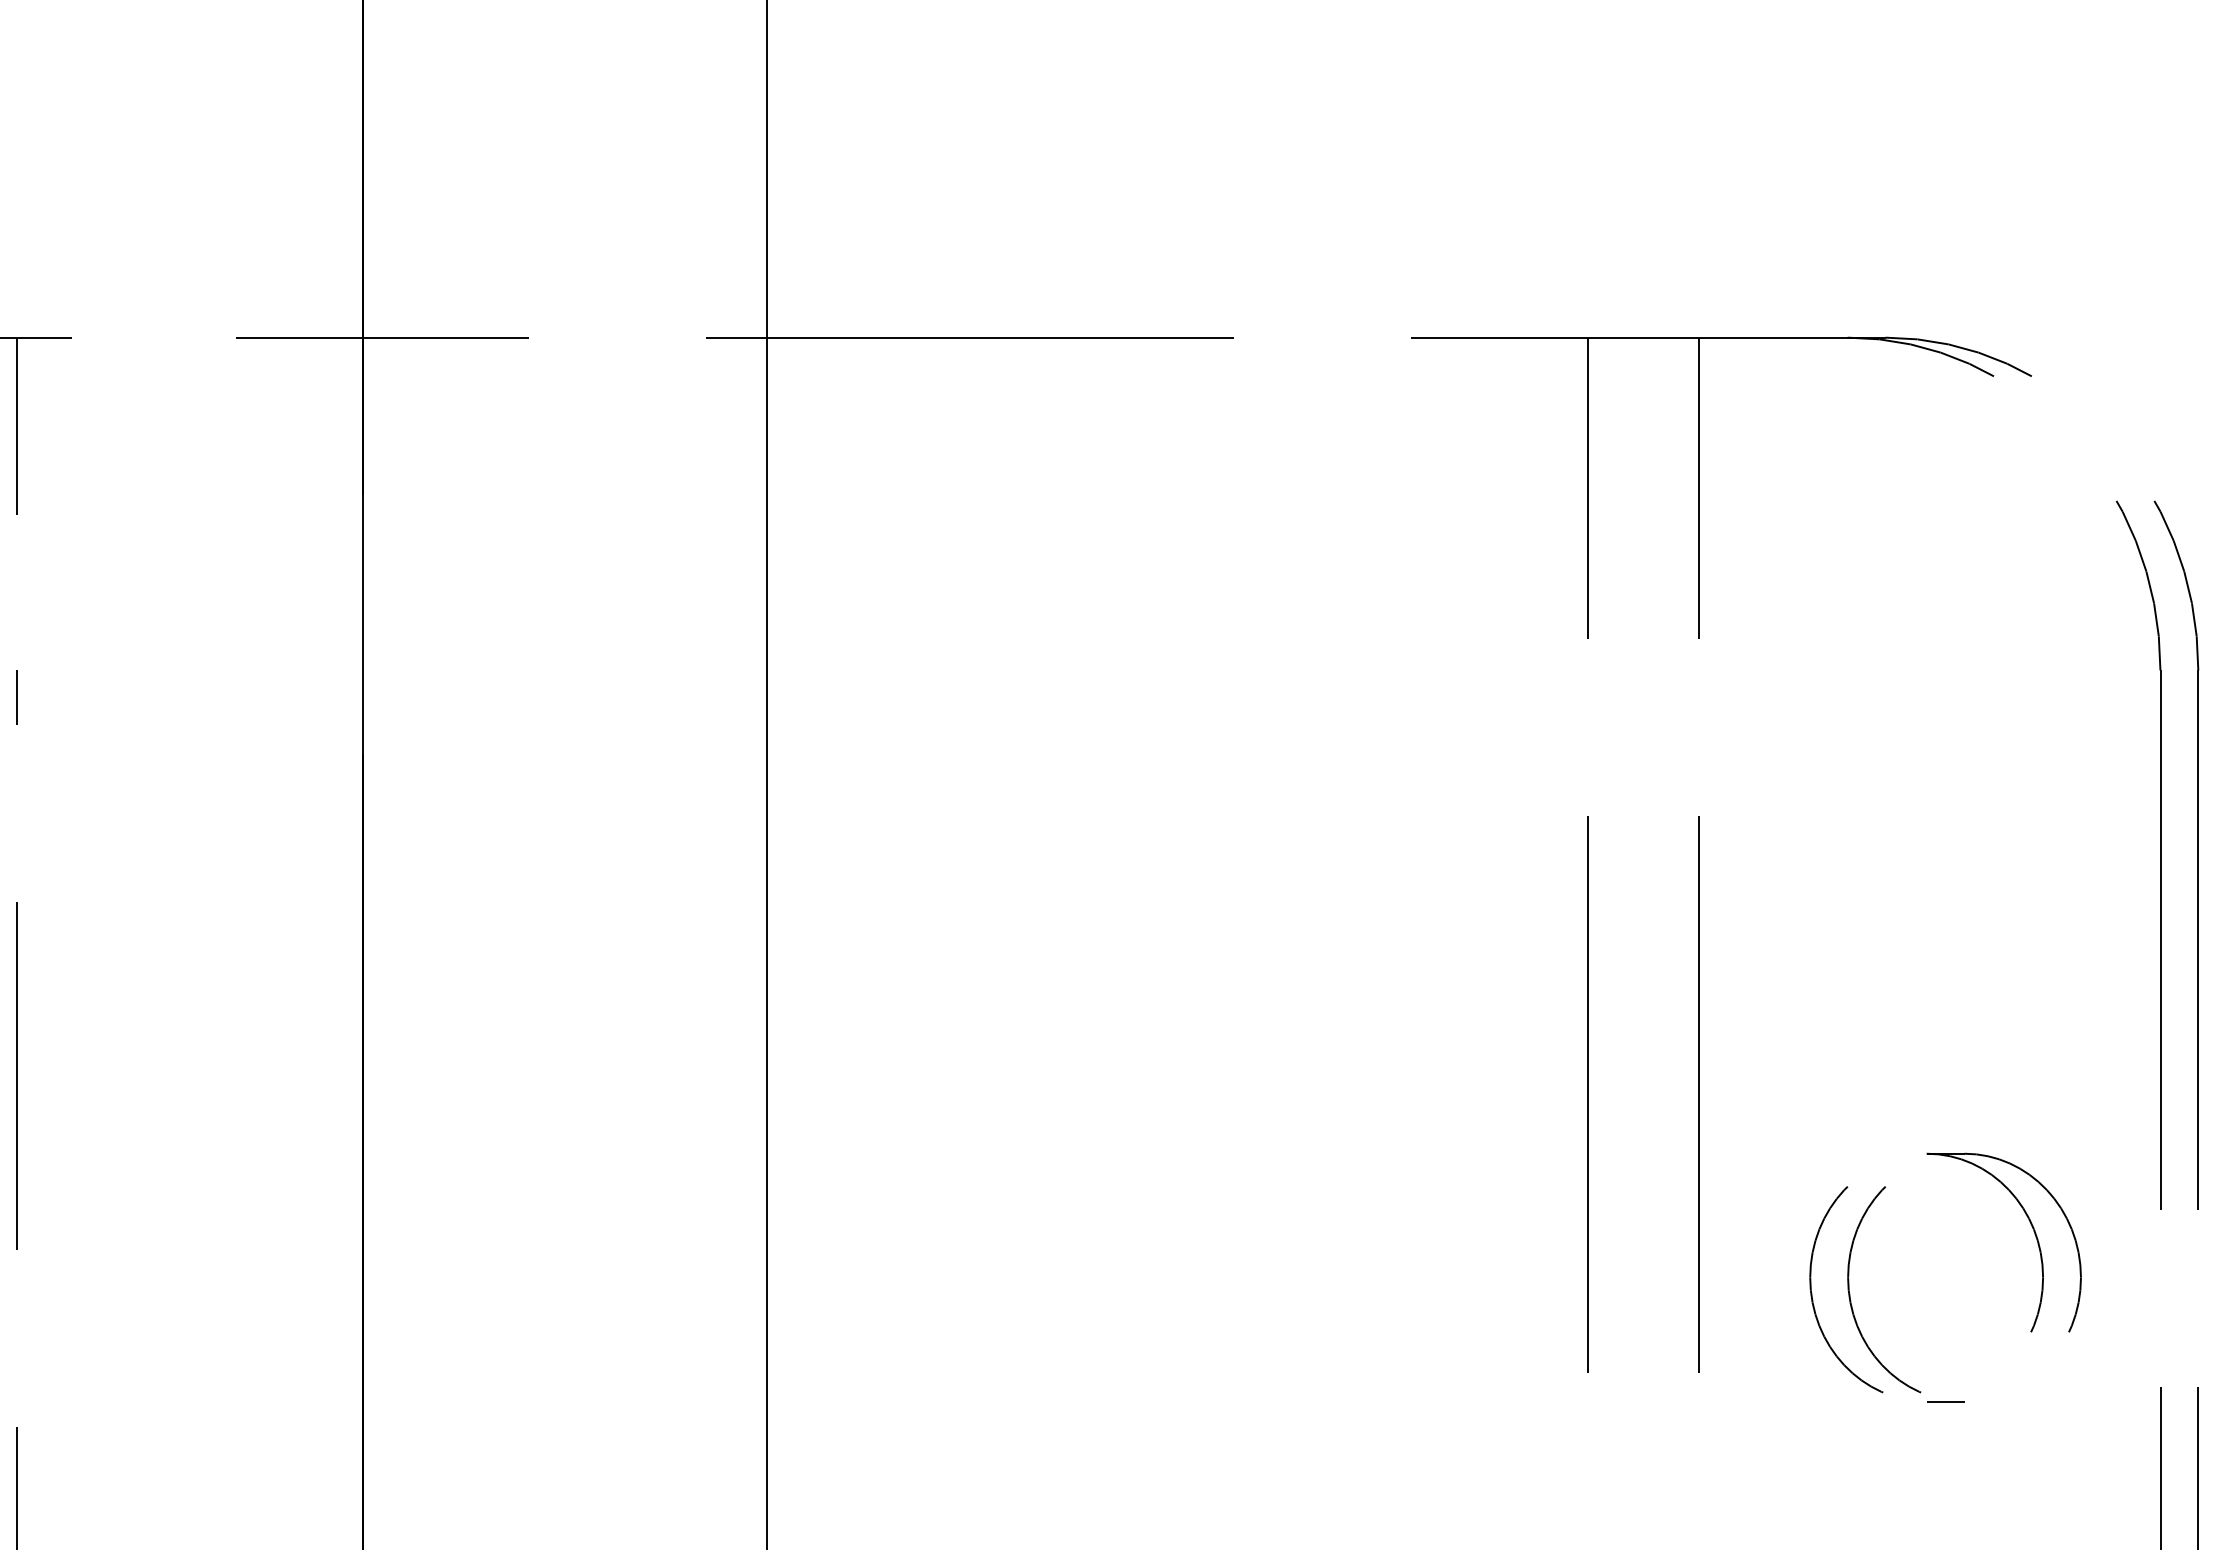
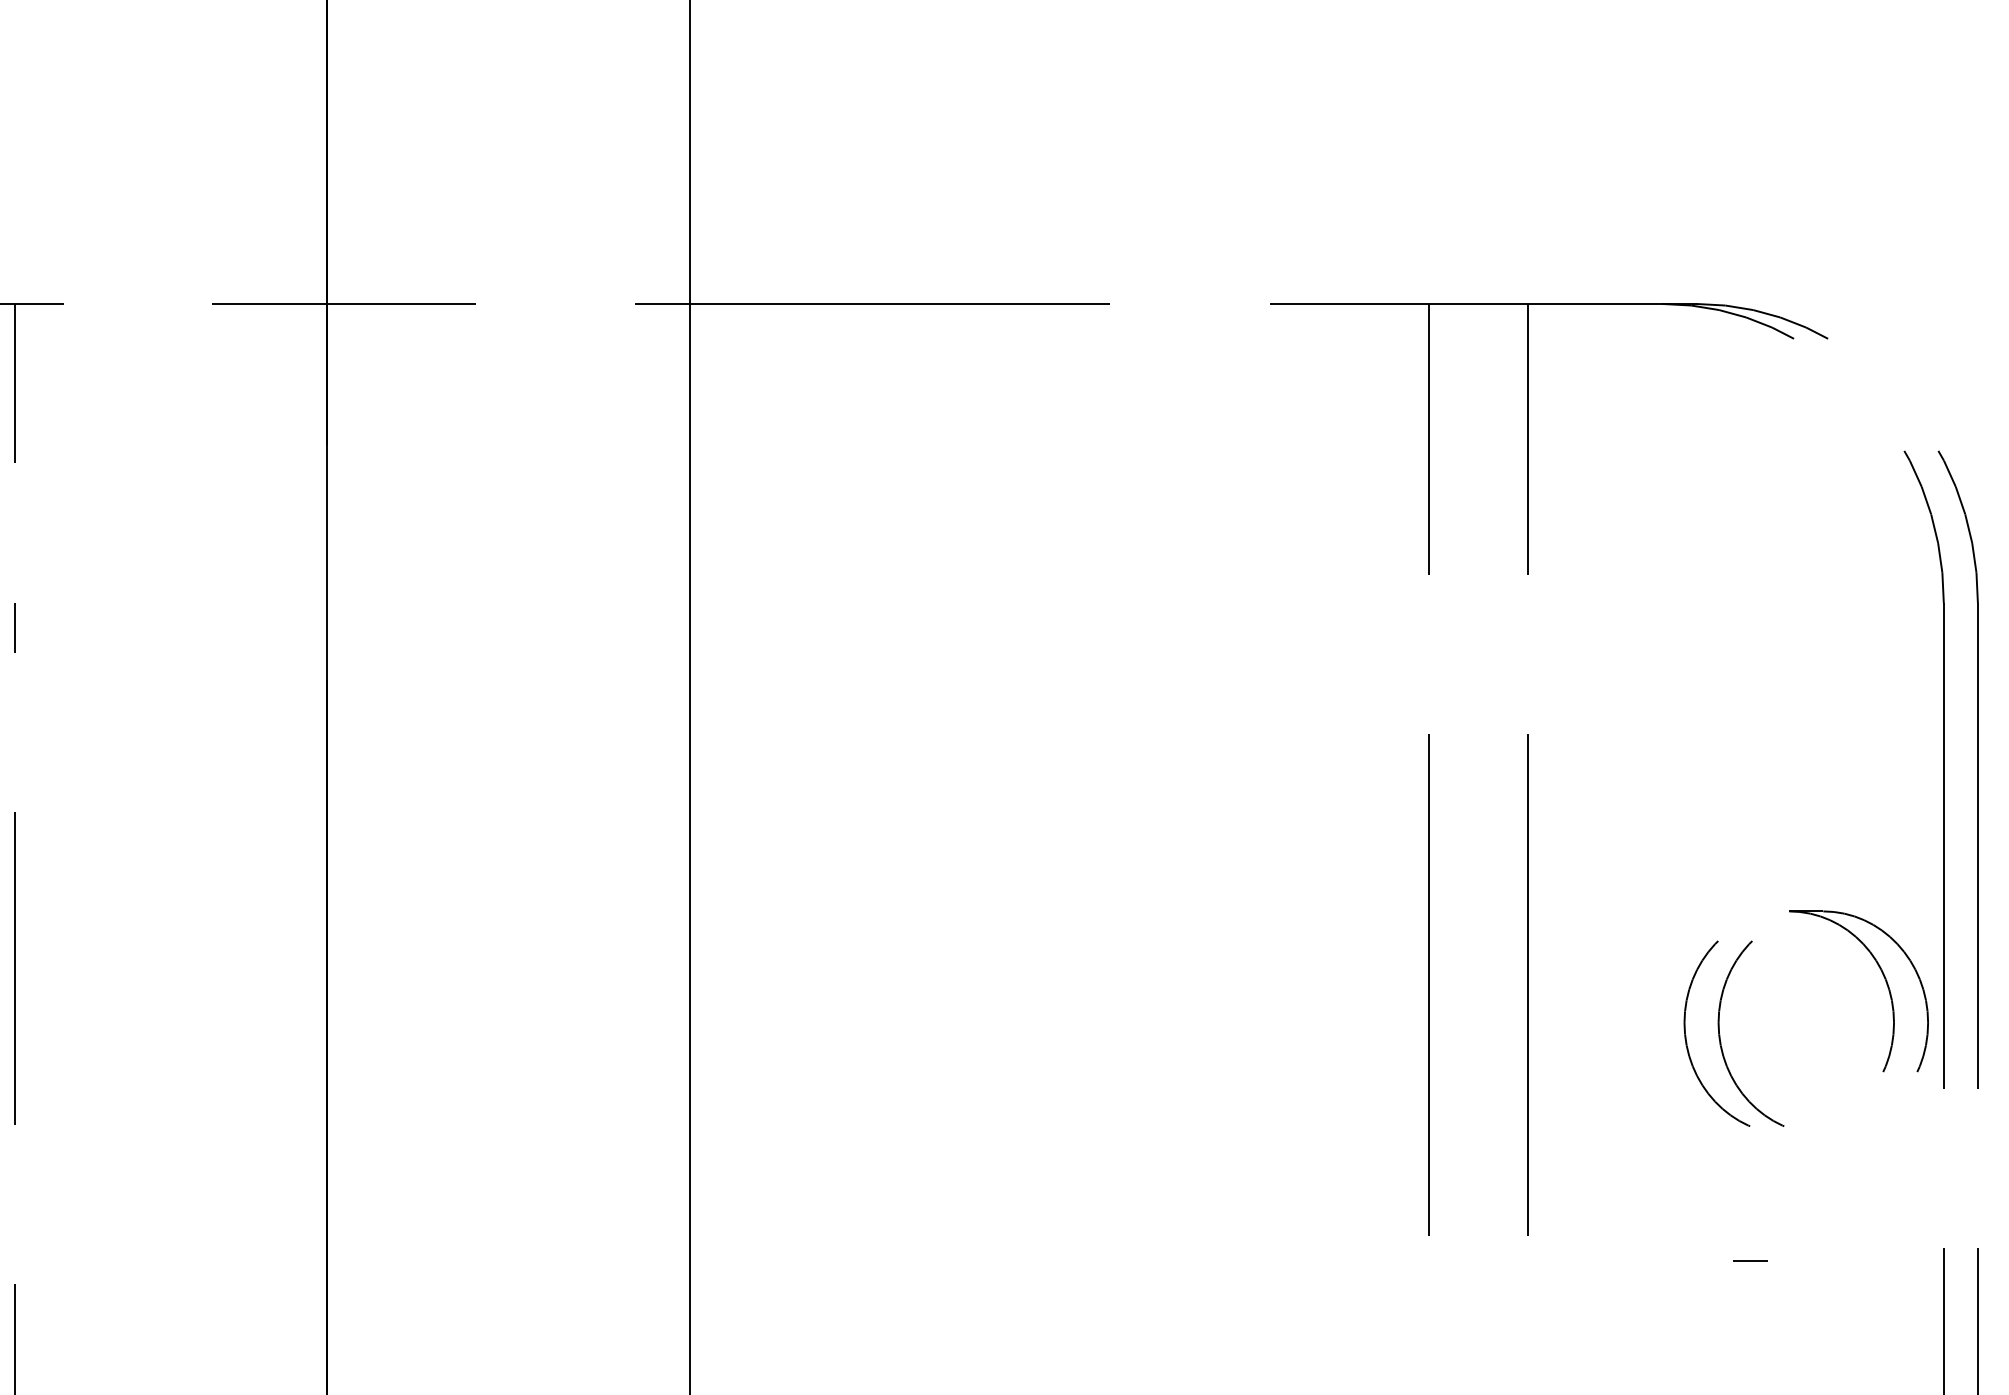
part: (1850, 1261) -> (1720, 1008), moved

